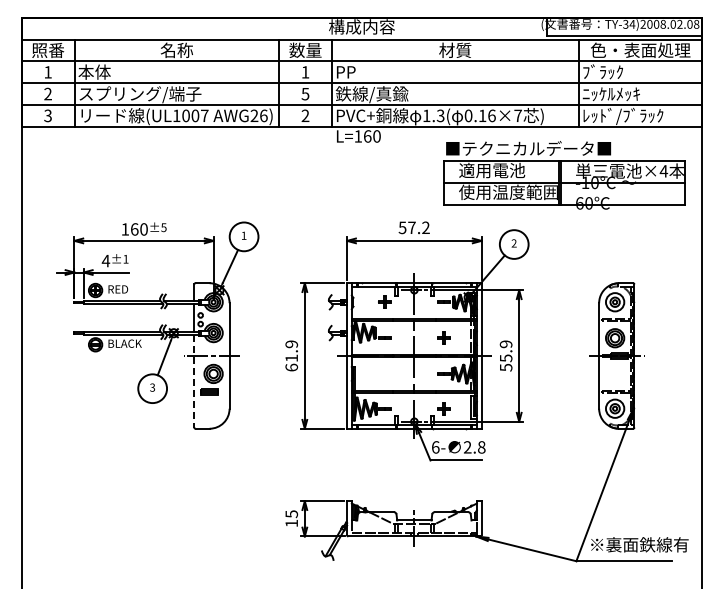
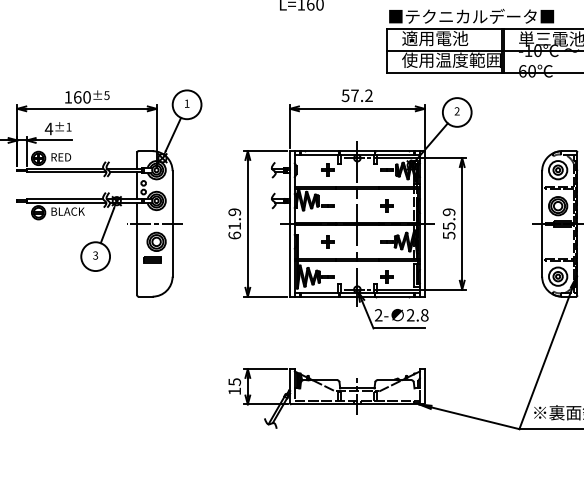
part: (384, 373) -> (327, 241), added
line: (194, 381) -> (137, 249), dashed -> solid
text: (435, 447) -> (378, 315), 6- -> 2-

